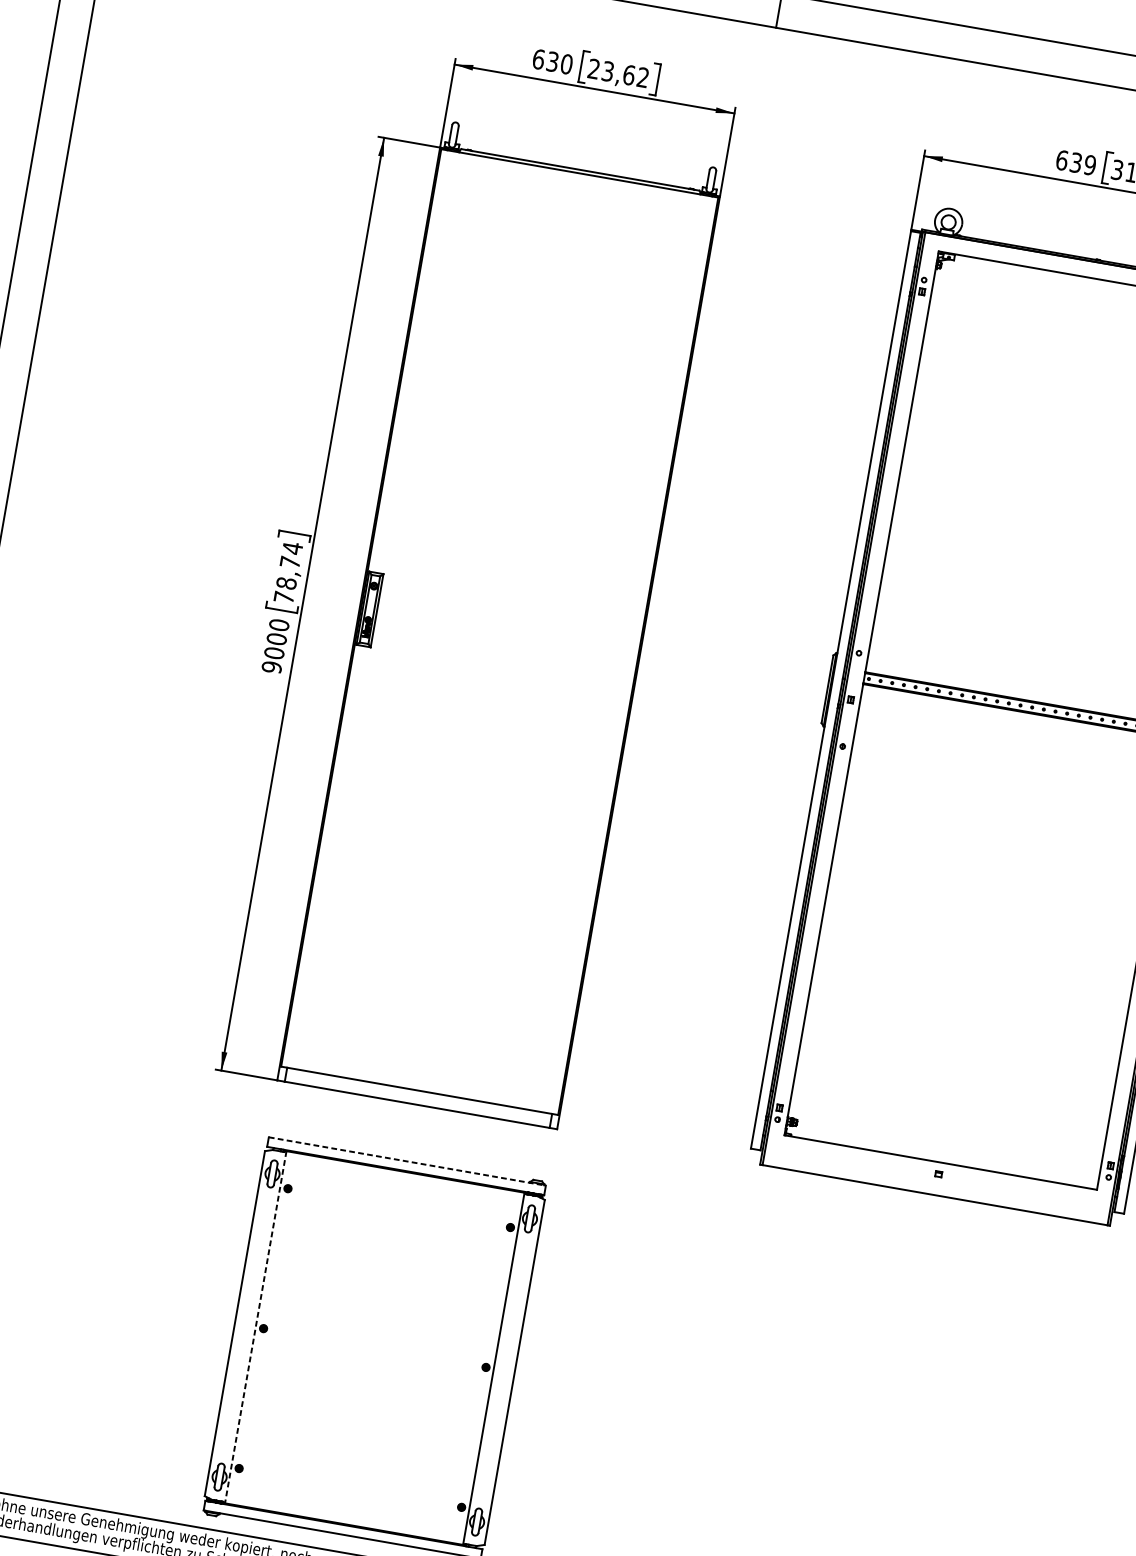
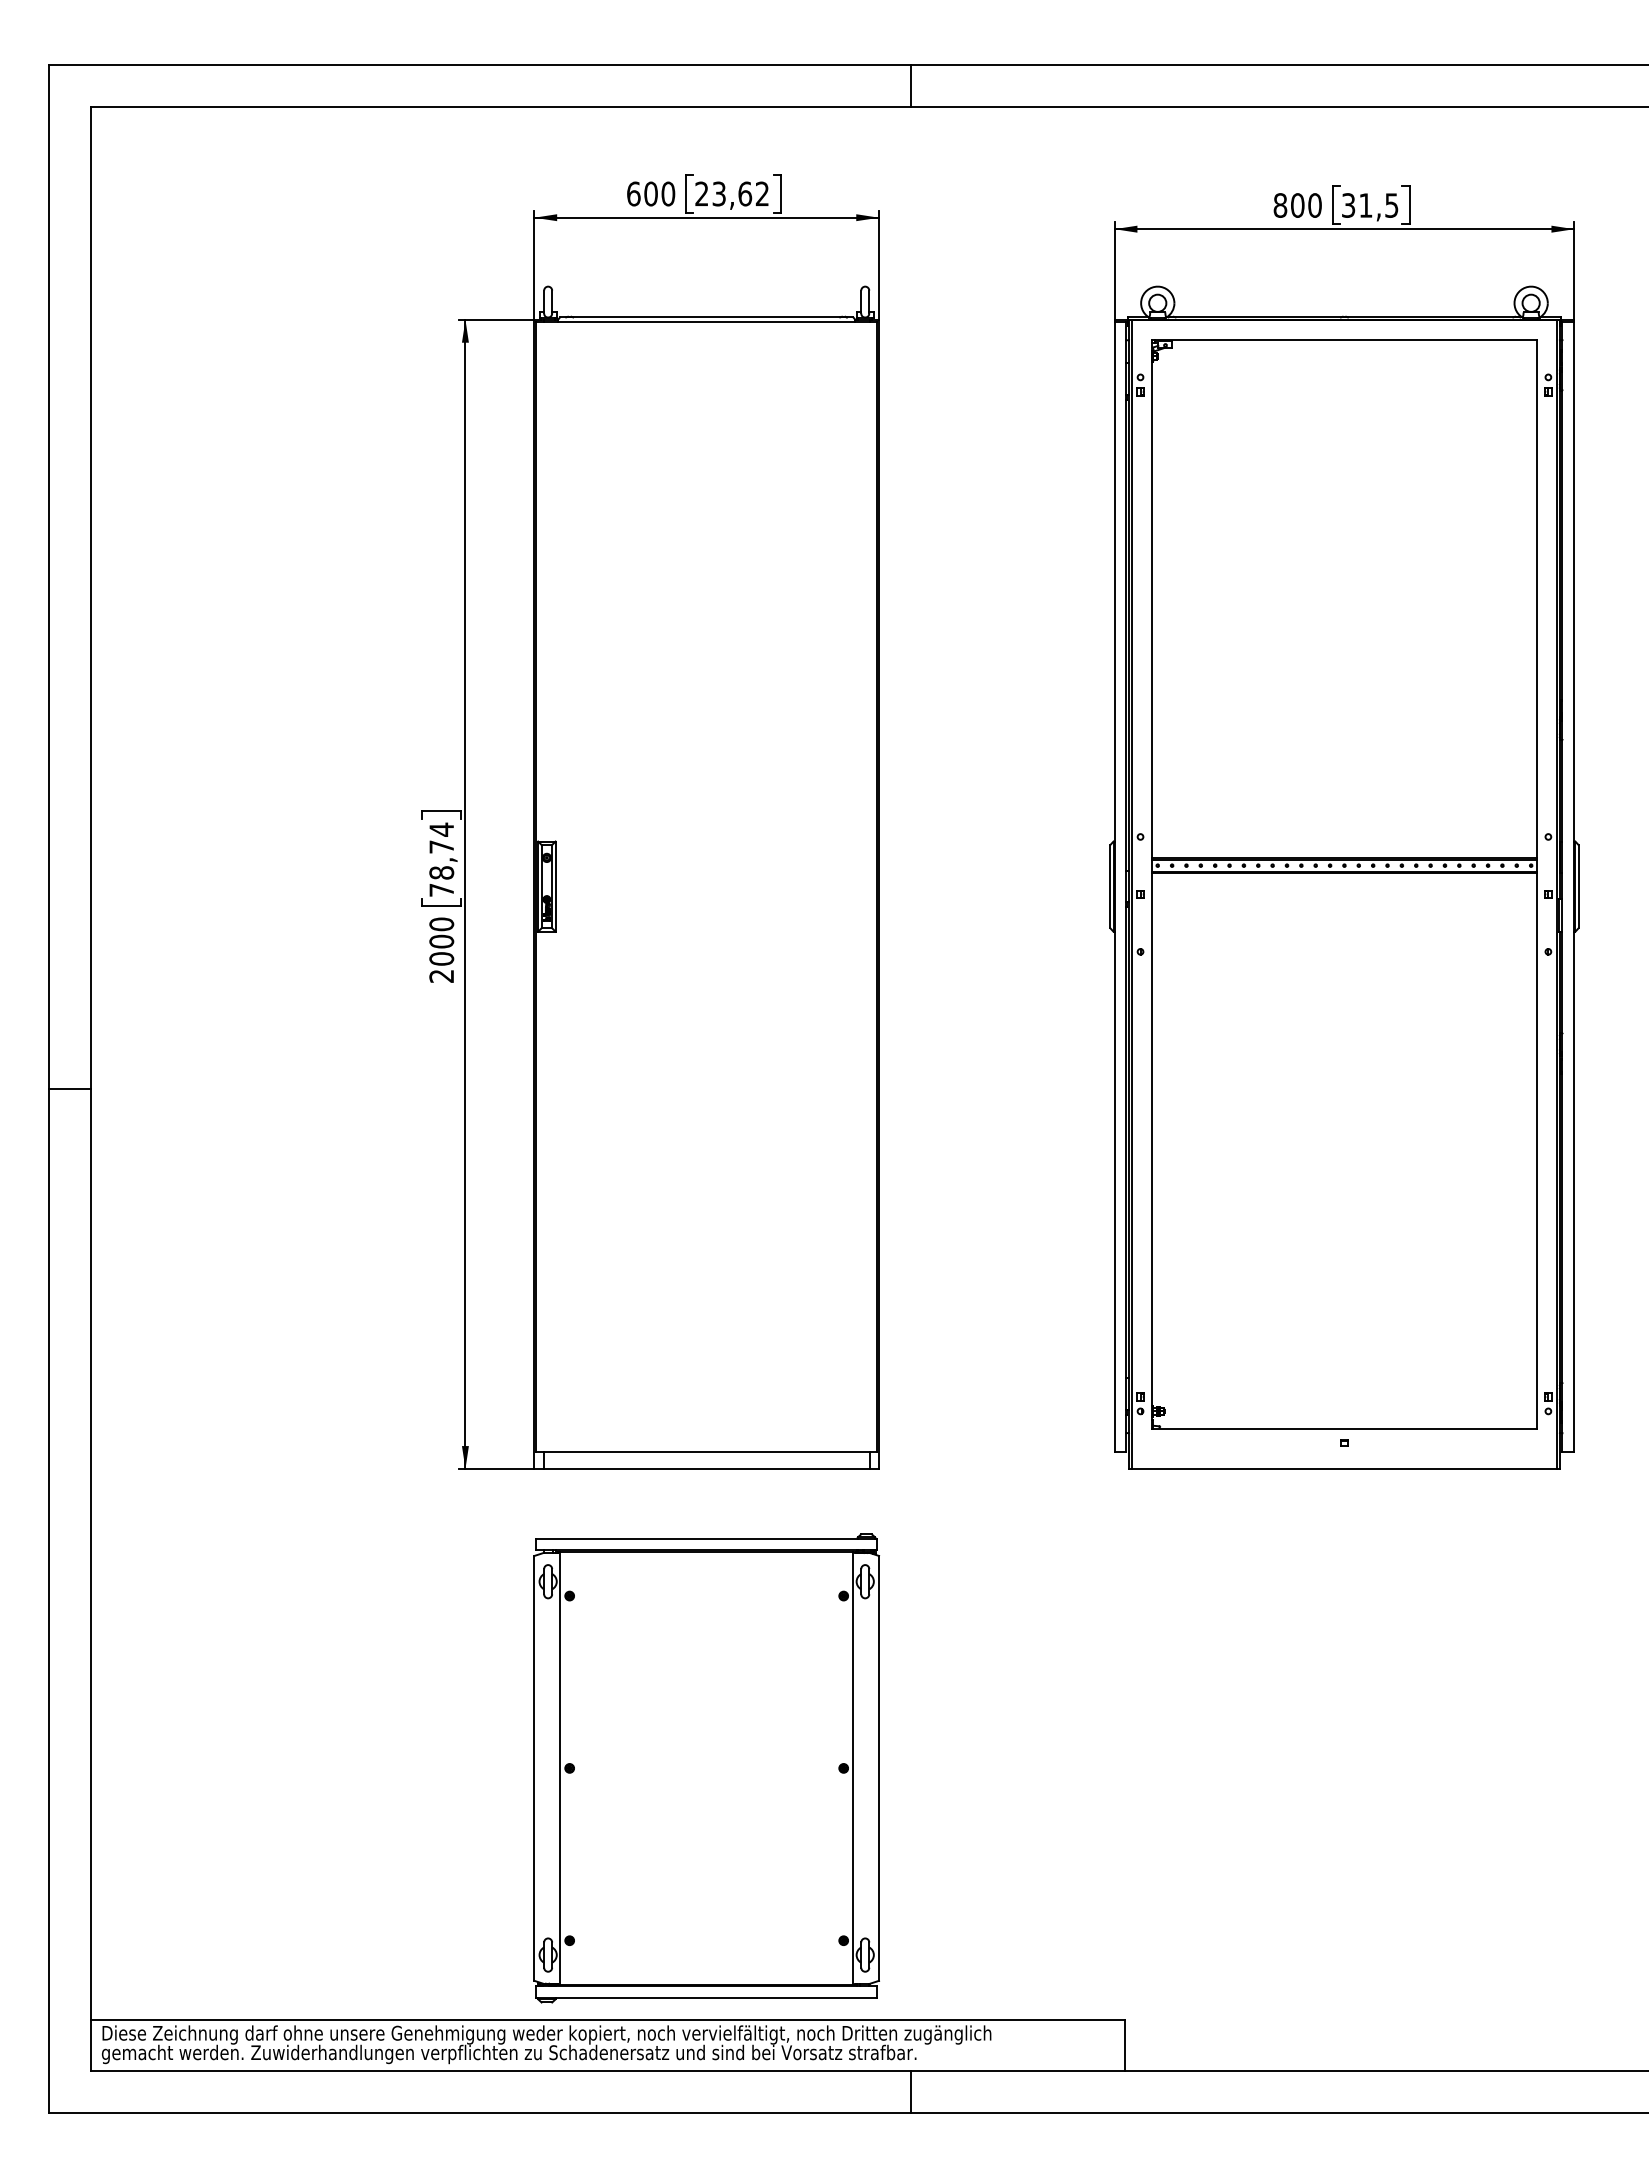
text: (552, 61) -> (650, 193), 630 -> 600
text: (1075, 162) -> (1297, 205), 639 -> 800
text: (271, 667) -> (441, 976), 9000 -> 2000
line: (407, 1161) -> (706, 1538), dashed -> solid
line: (256, 1327) -> (560, 1768), dashed -> solid

